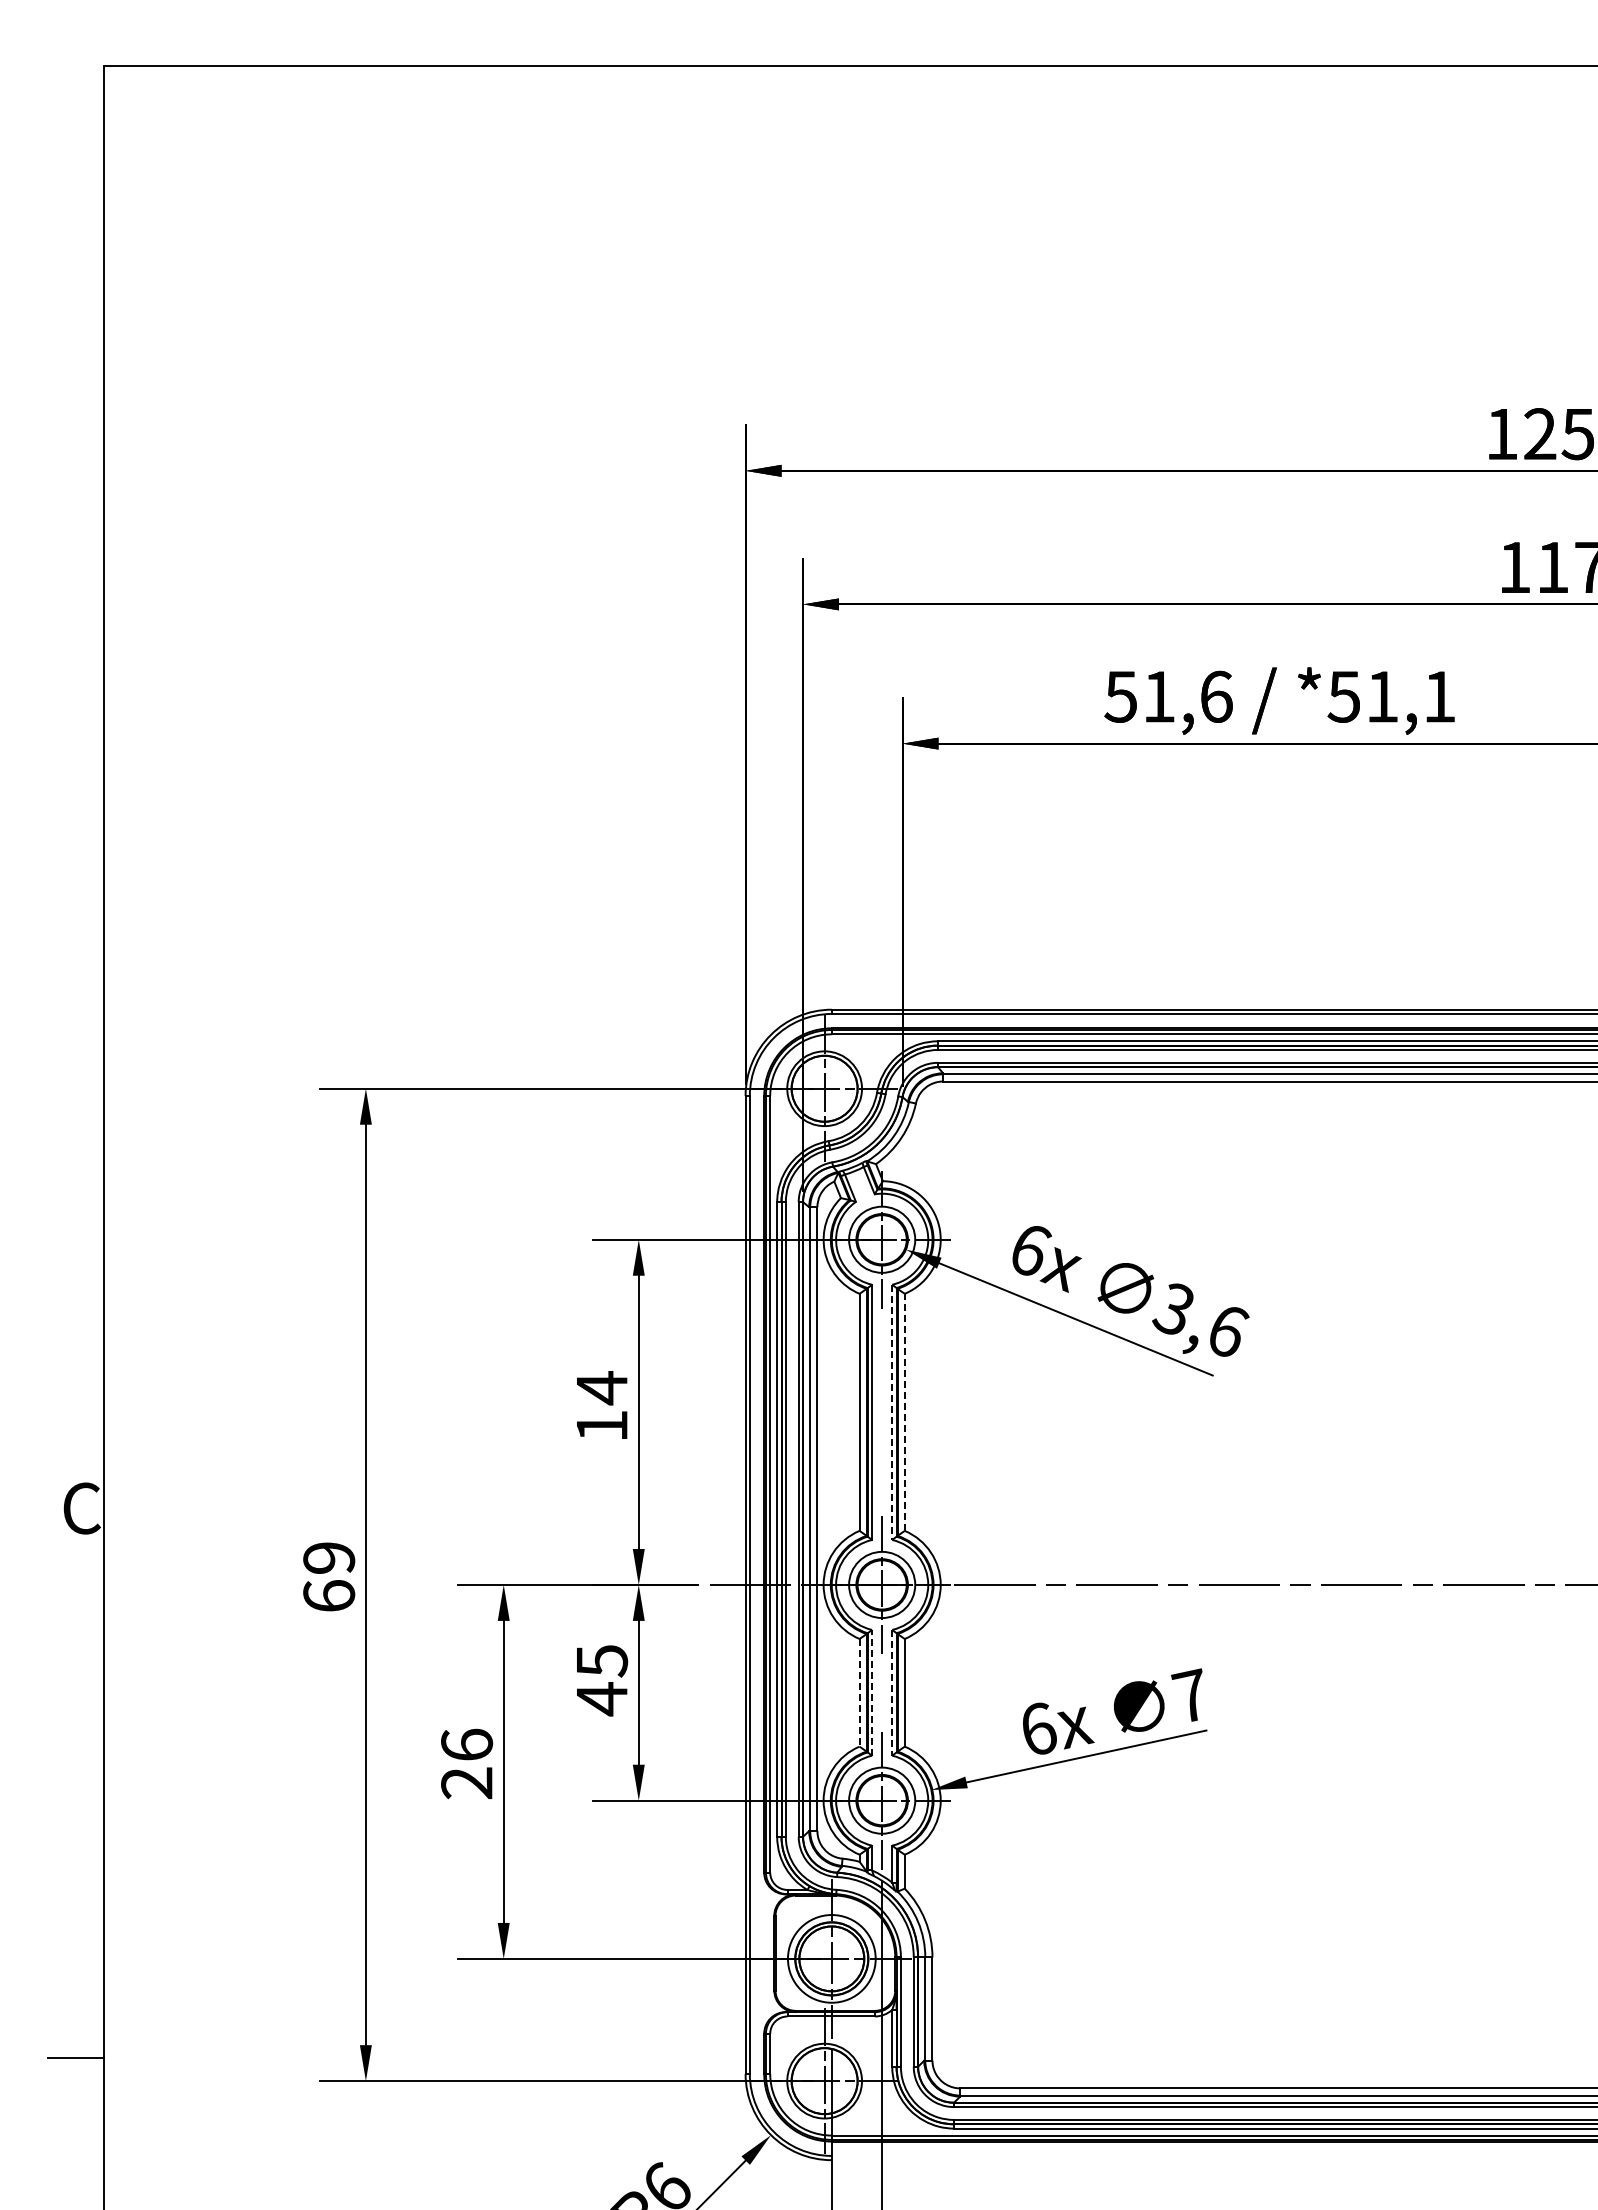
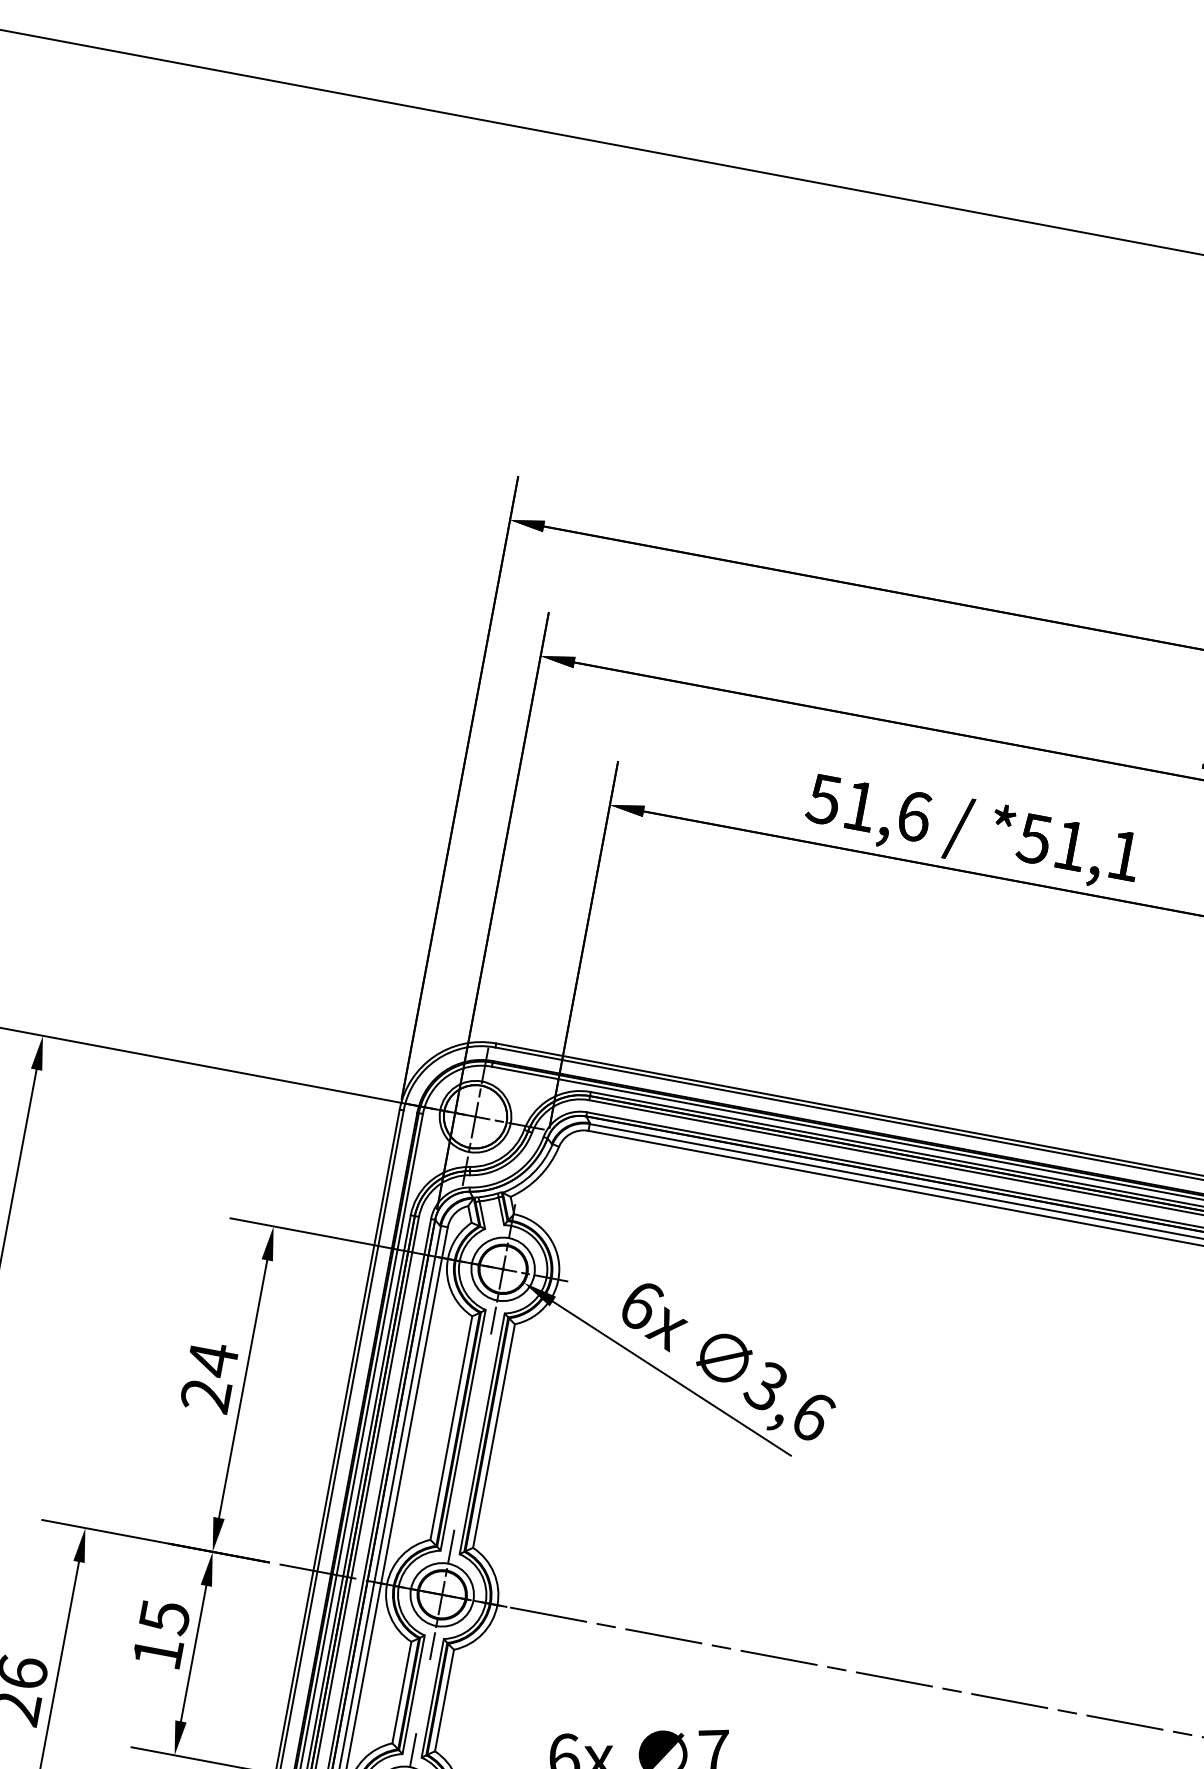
line: (892, 1412) -> (482, 1434), dashed -> solid
line: (904, 1412) -> (493, 1436), dashed -> solid
text: (601, 1426) -> (205, 1395), 14 -> 24
line: (859, 1692) -> (401, 1692), dashed -> solid
line: (872, 1692) -> (414, 1694), dashed -> solid
line: (892, 1692) -> (432, 1698), dashed -> solid
text: (602, 1699) -> (158, 1653), 45 -> 15

